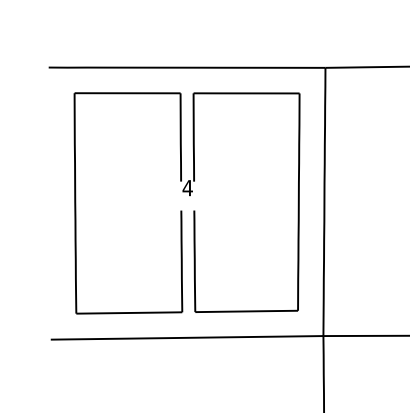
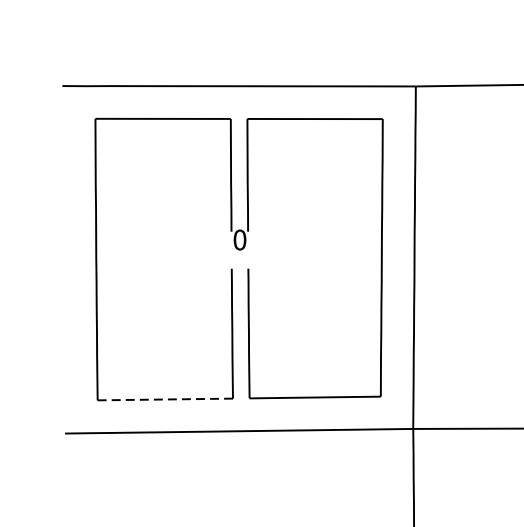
text: (187, 187) -> (239, 239), 4 -> 0
line: (129, 312) -> (165, 398), solid -> dashed

